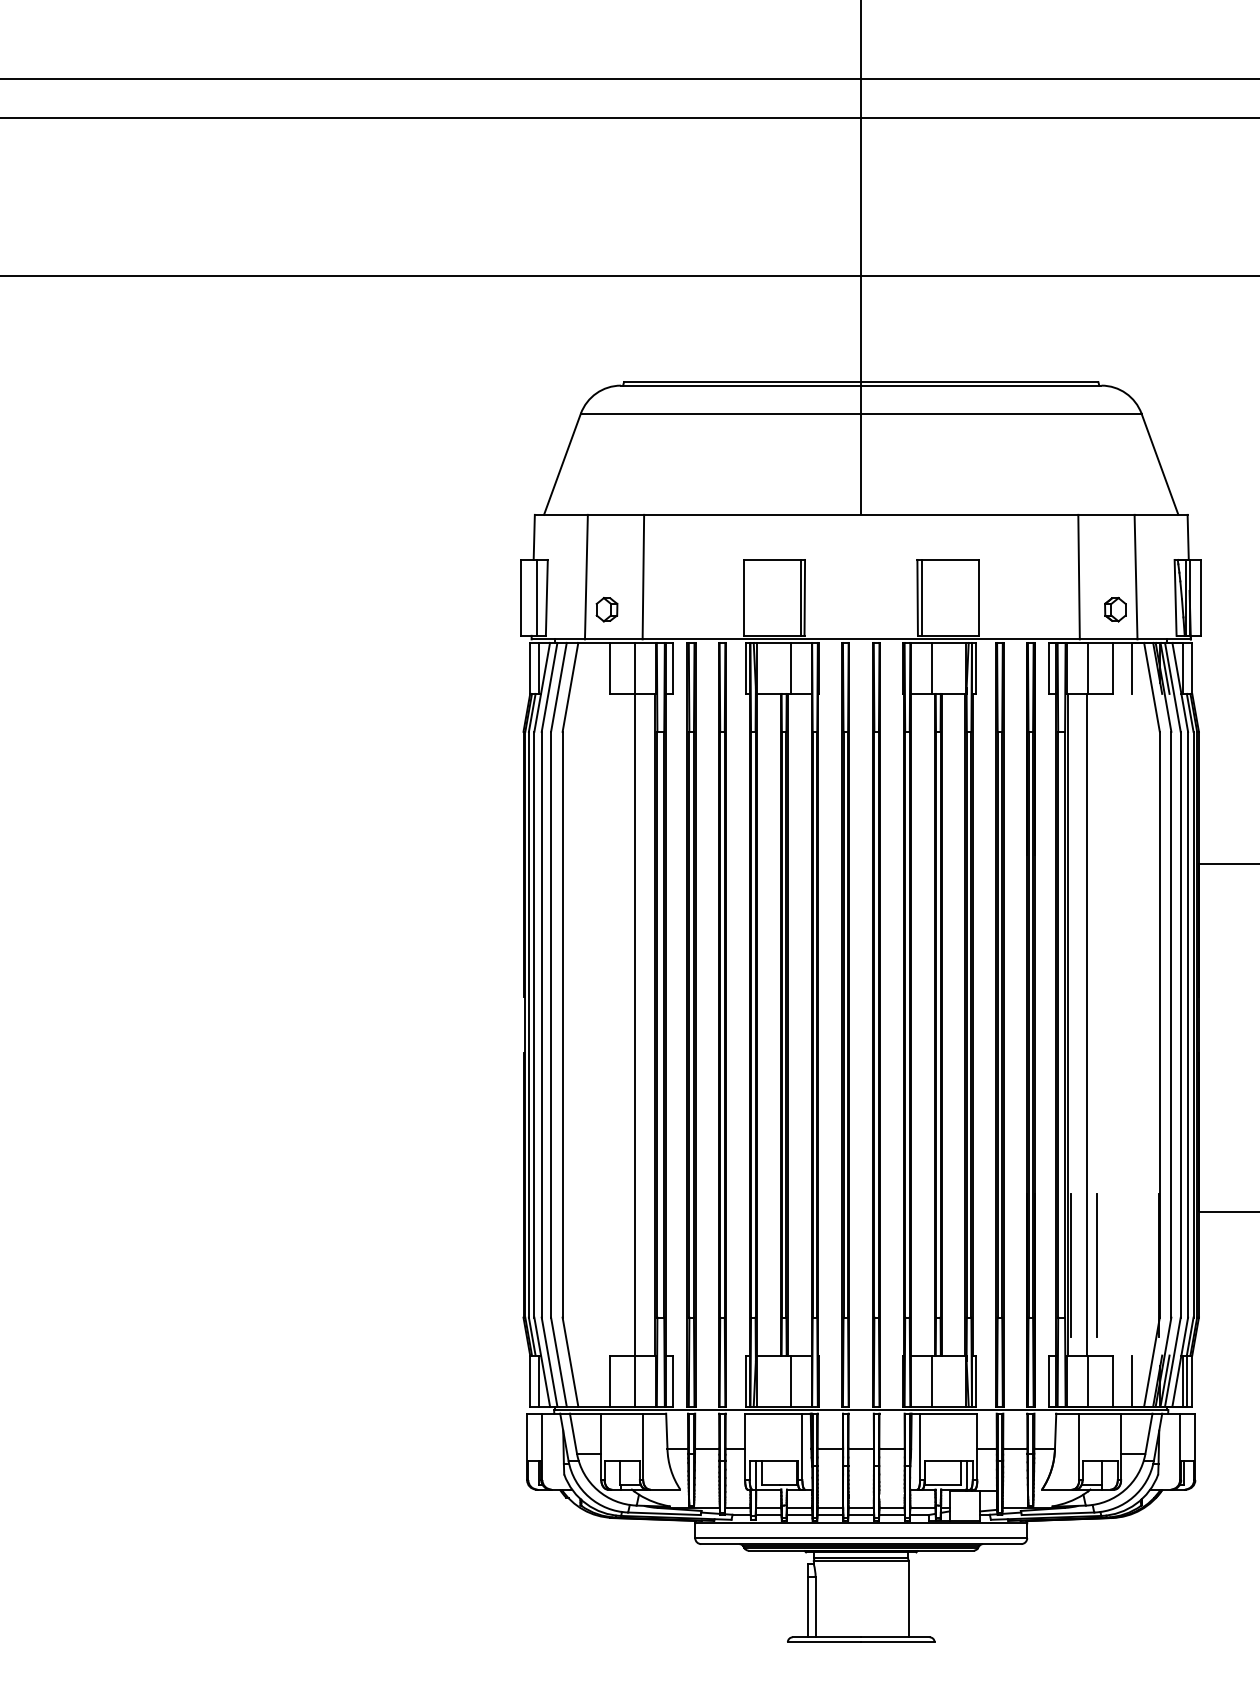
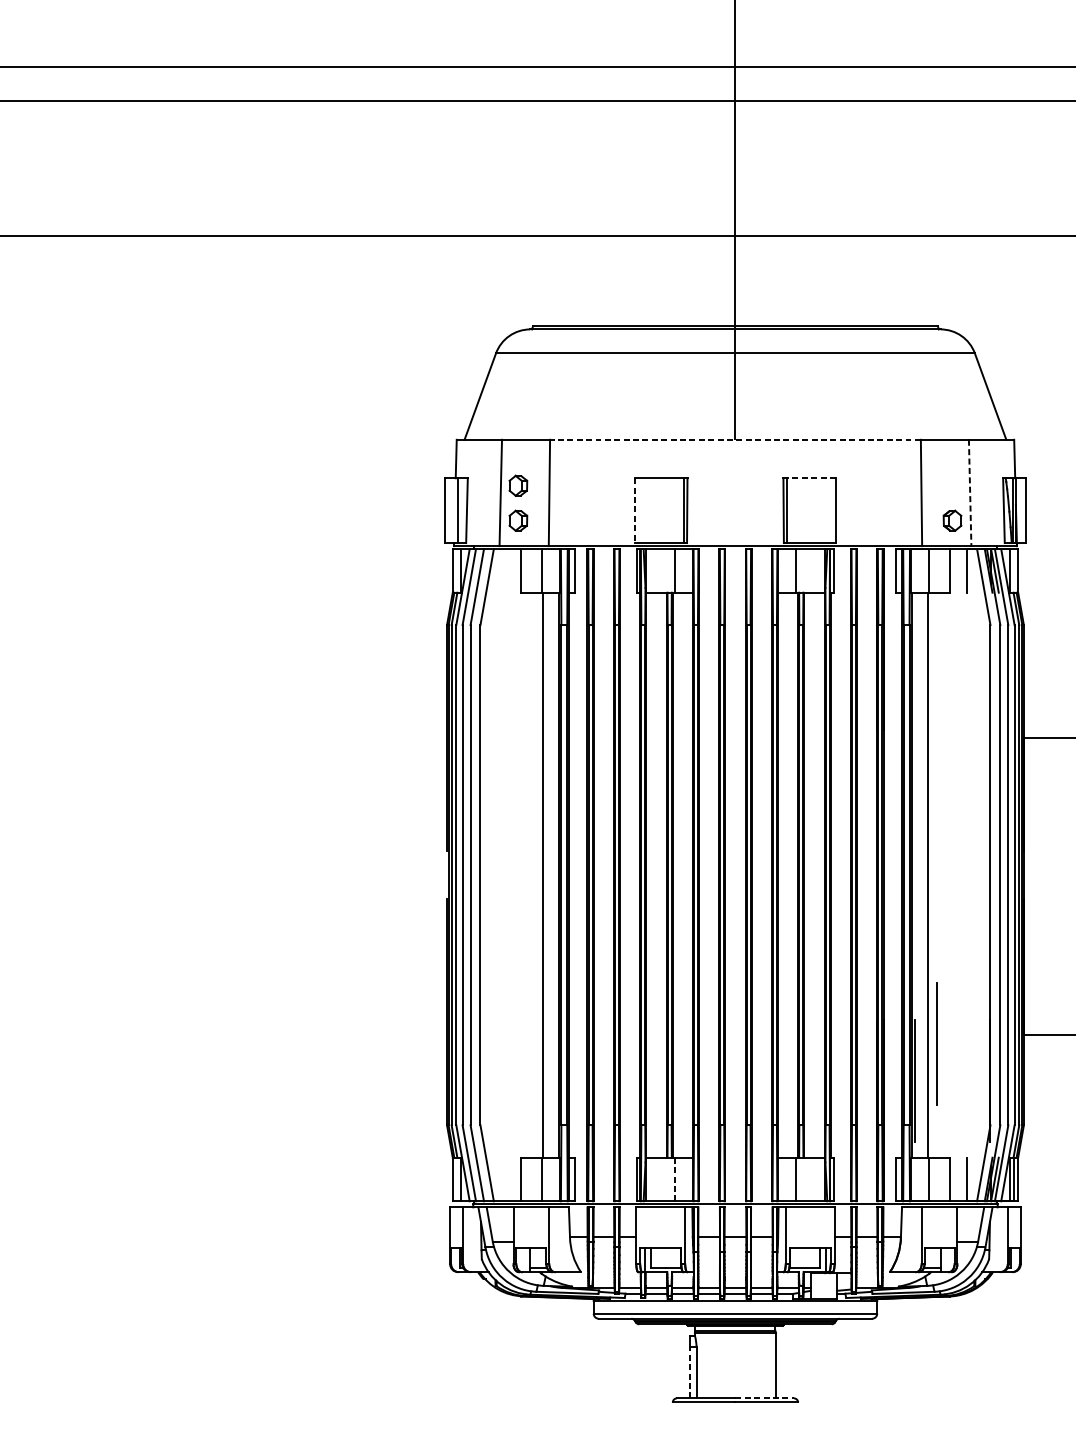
line: (860, 514) -> (734, 439), solid -> dashed
line: (950, 559) -> (811, 477), solid -> dashed
part: (606, 568) -> (517, 485), added
line: (1136, 577) -> (970, 493), solid -> dashed
line: (743, 597) -> (634, 510), solid -> dashed
line: (1096, 1265) -> (936, 1044), moved
line: (790, 1381) -> (675, 1179), solid -> dashed
line: (807, 1607) -> (689, 1372), solid -> dashed
line: (895, 1637) -> (764, 1398), solid -> dashed

